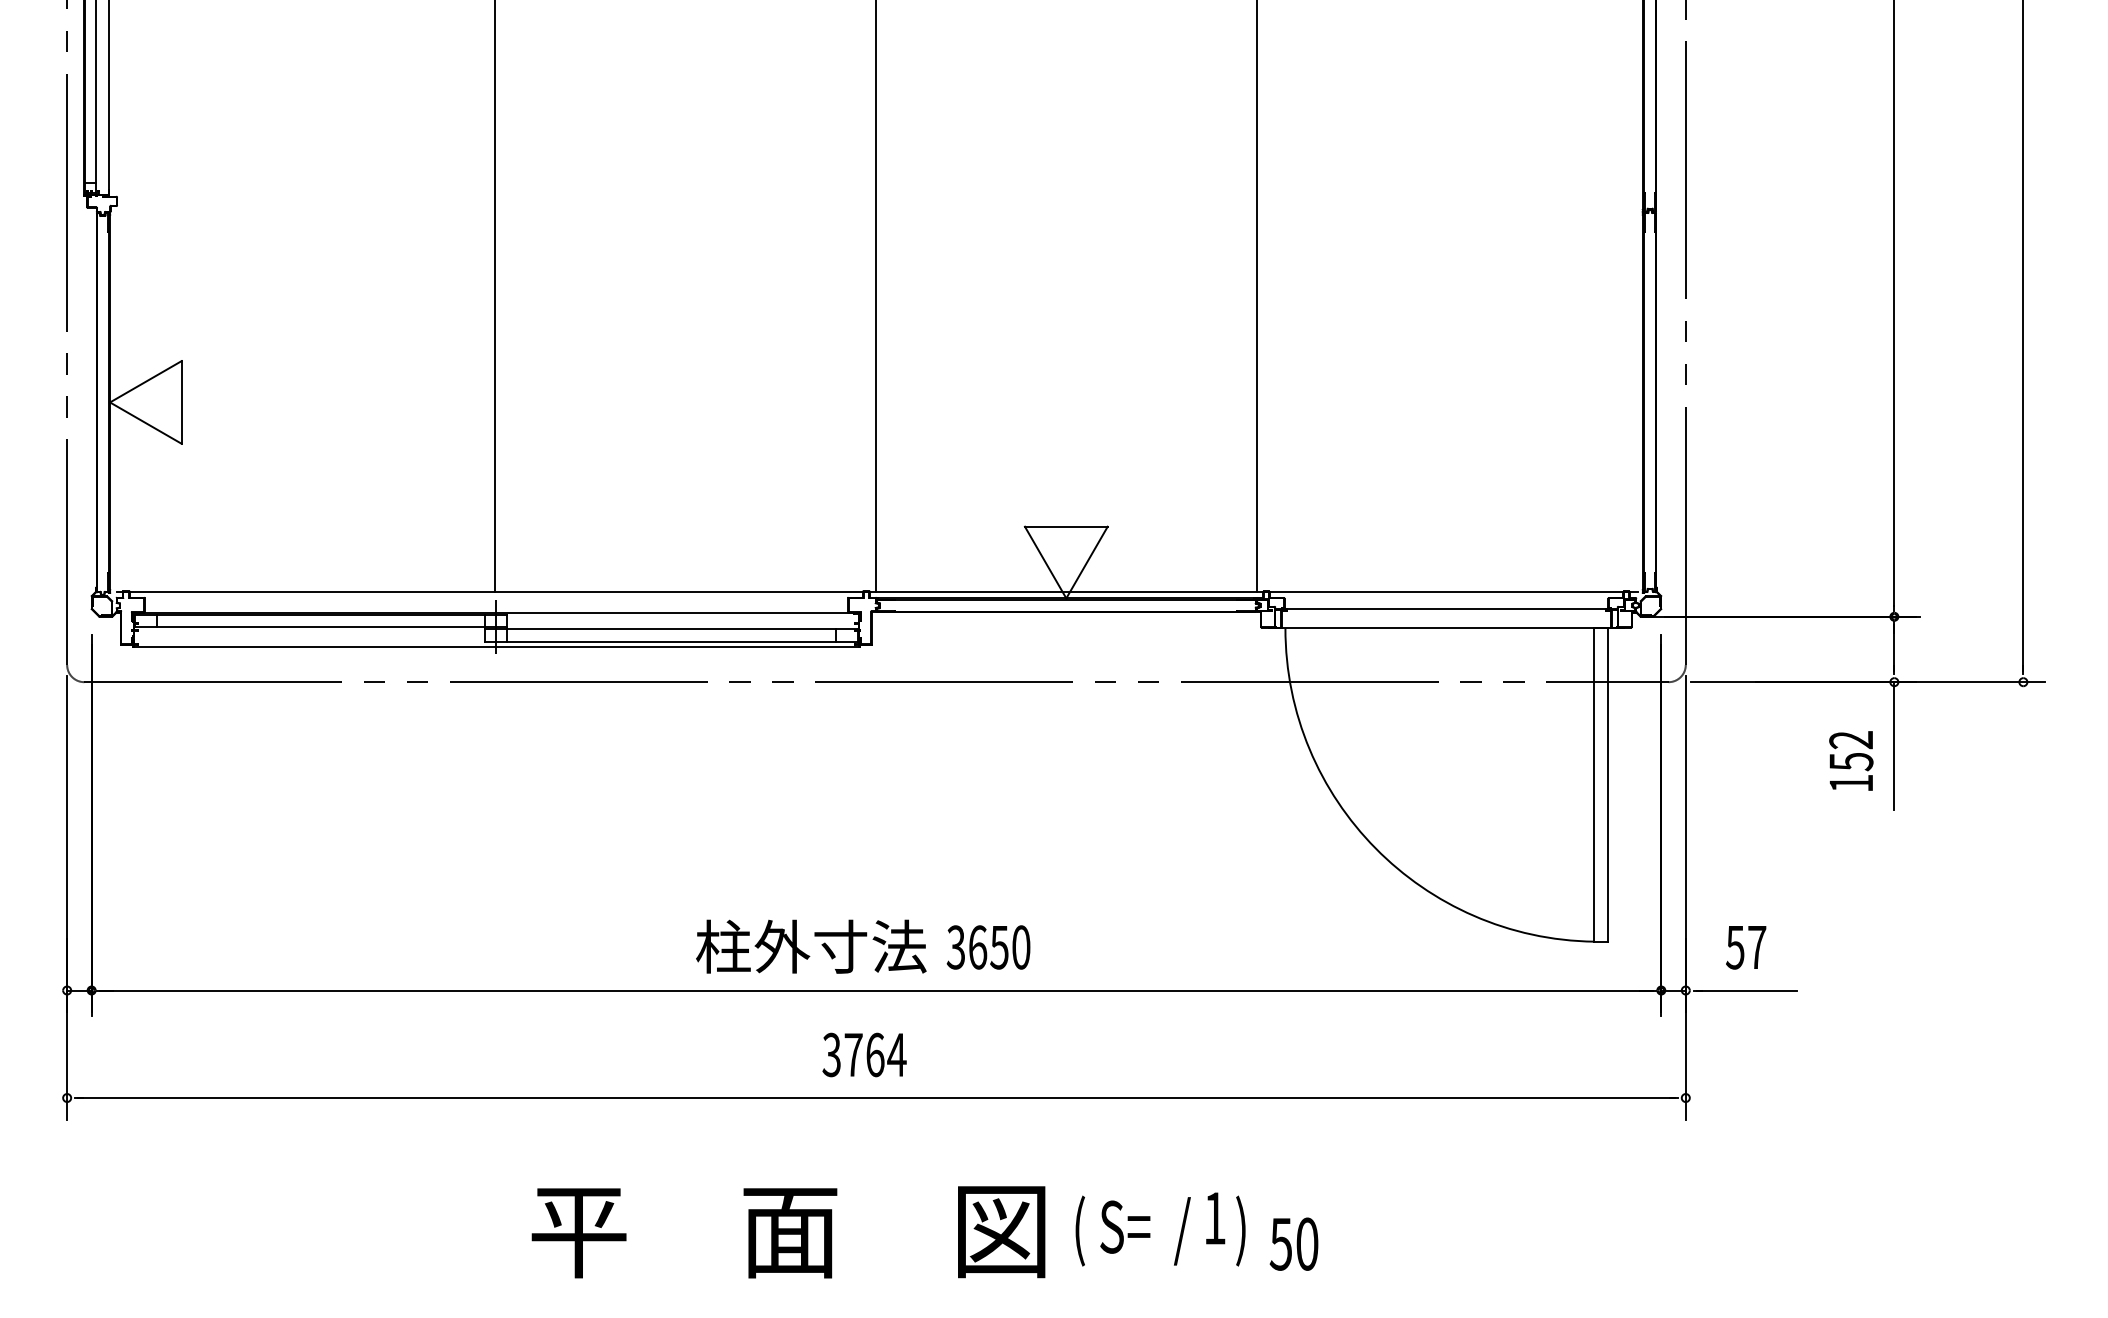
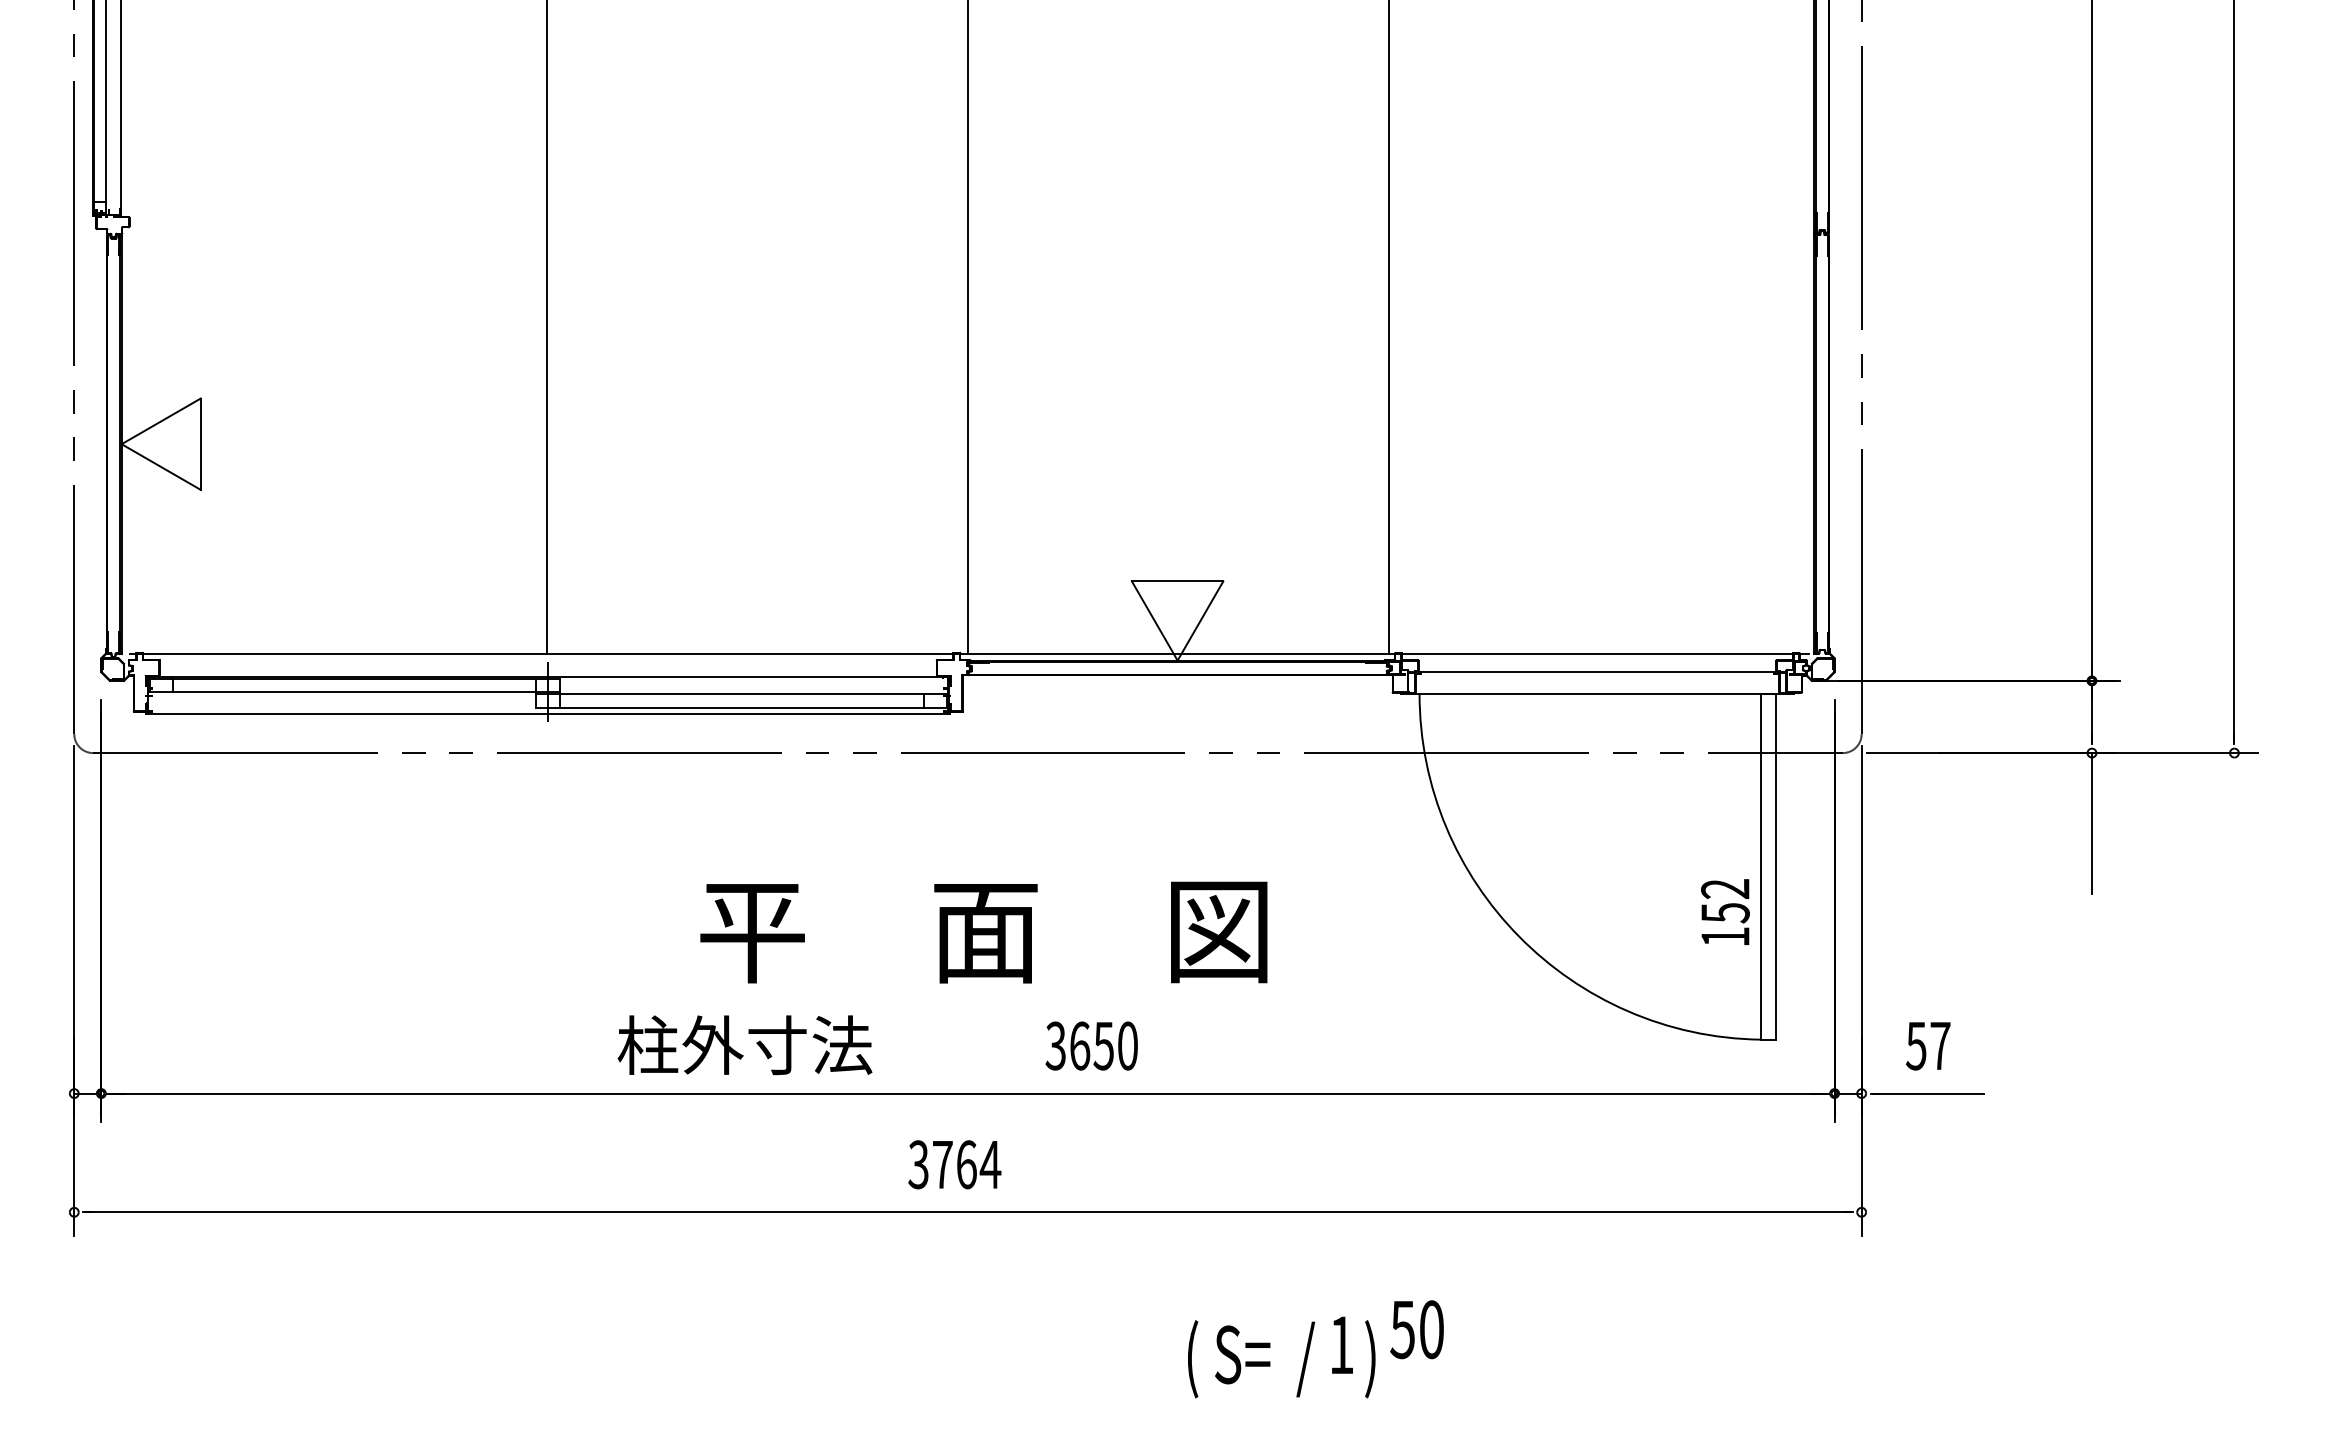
text: (1851, 760) -> (1725, 911), moved
text: (810, 946) -> (744, 1045), moved
text: (788, 1232) -> (983, 932), moved
text: (1293, 1244) -> (1416, 1329), moved

